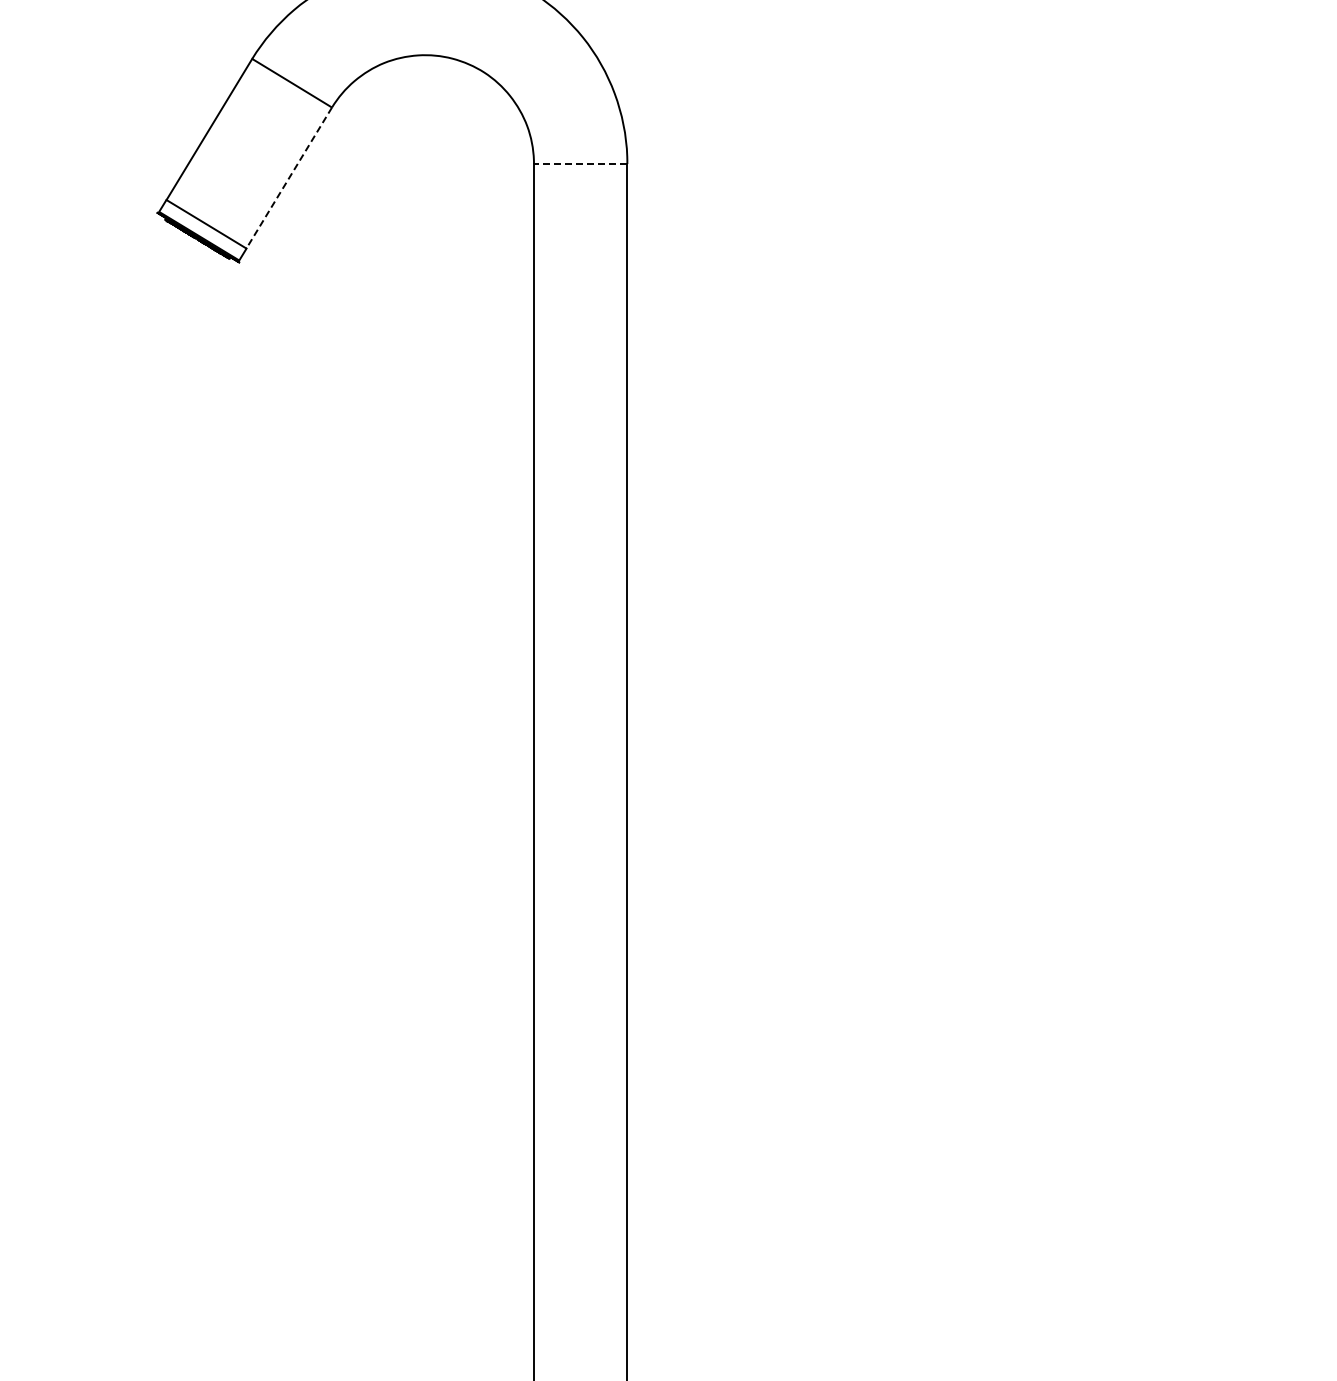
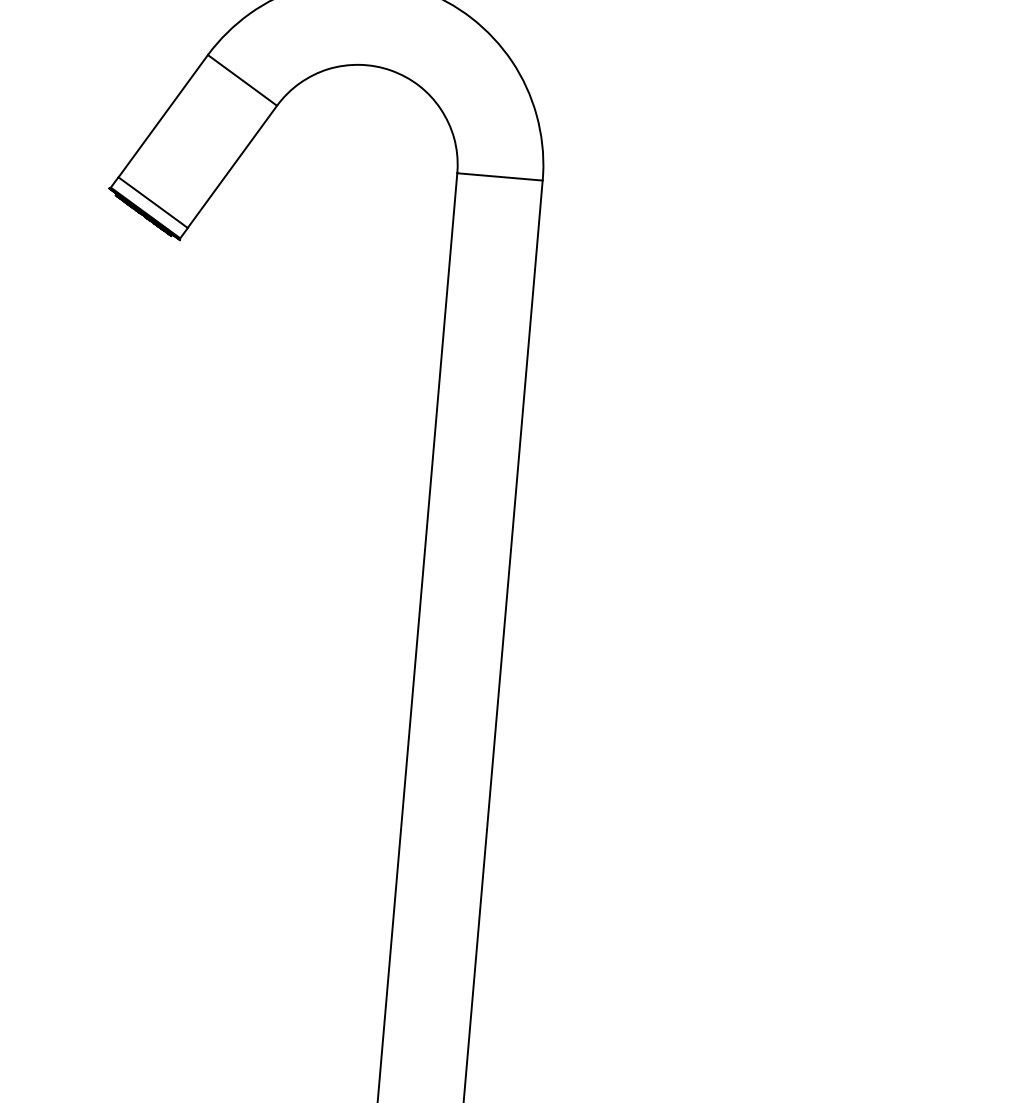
line: (580, 164) -> (499, 177), dashed -> solid
line: (288, 178) -> (231, 167), dashed -> solid

